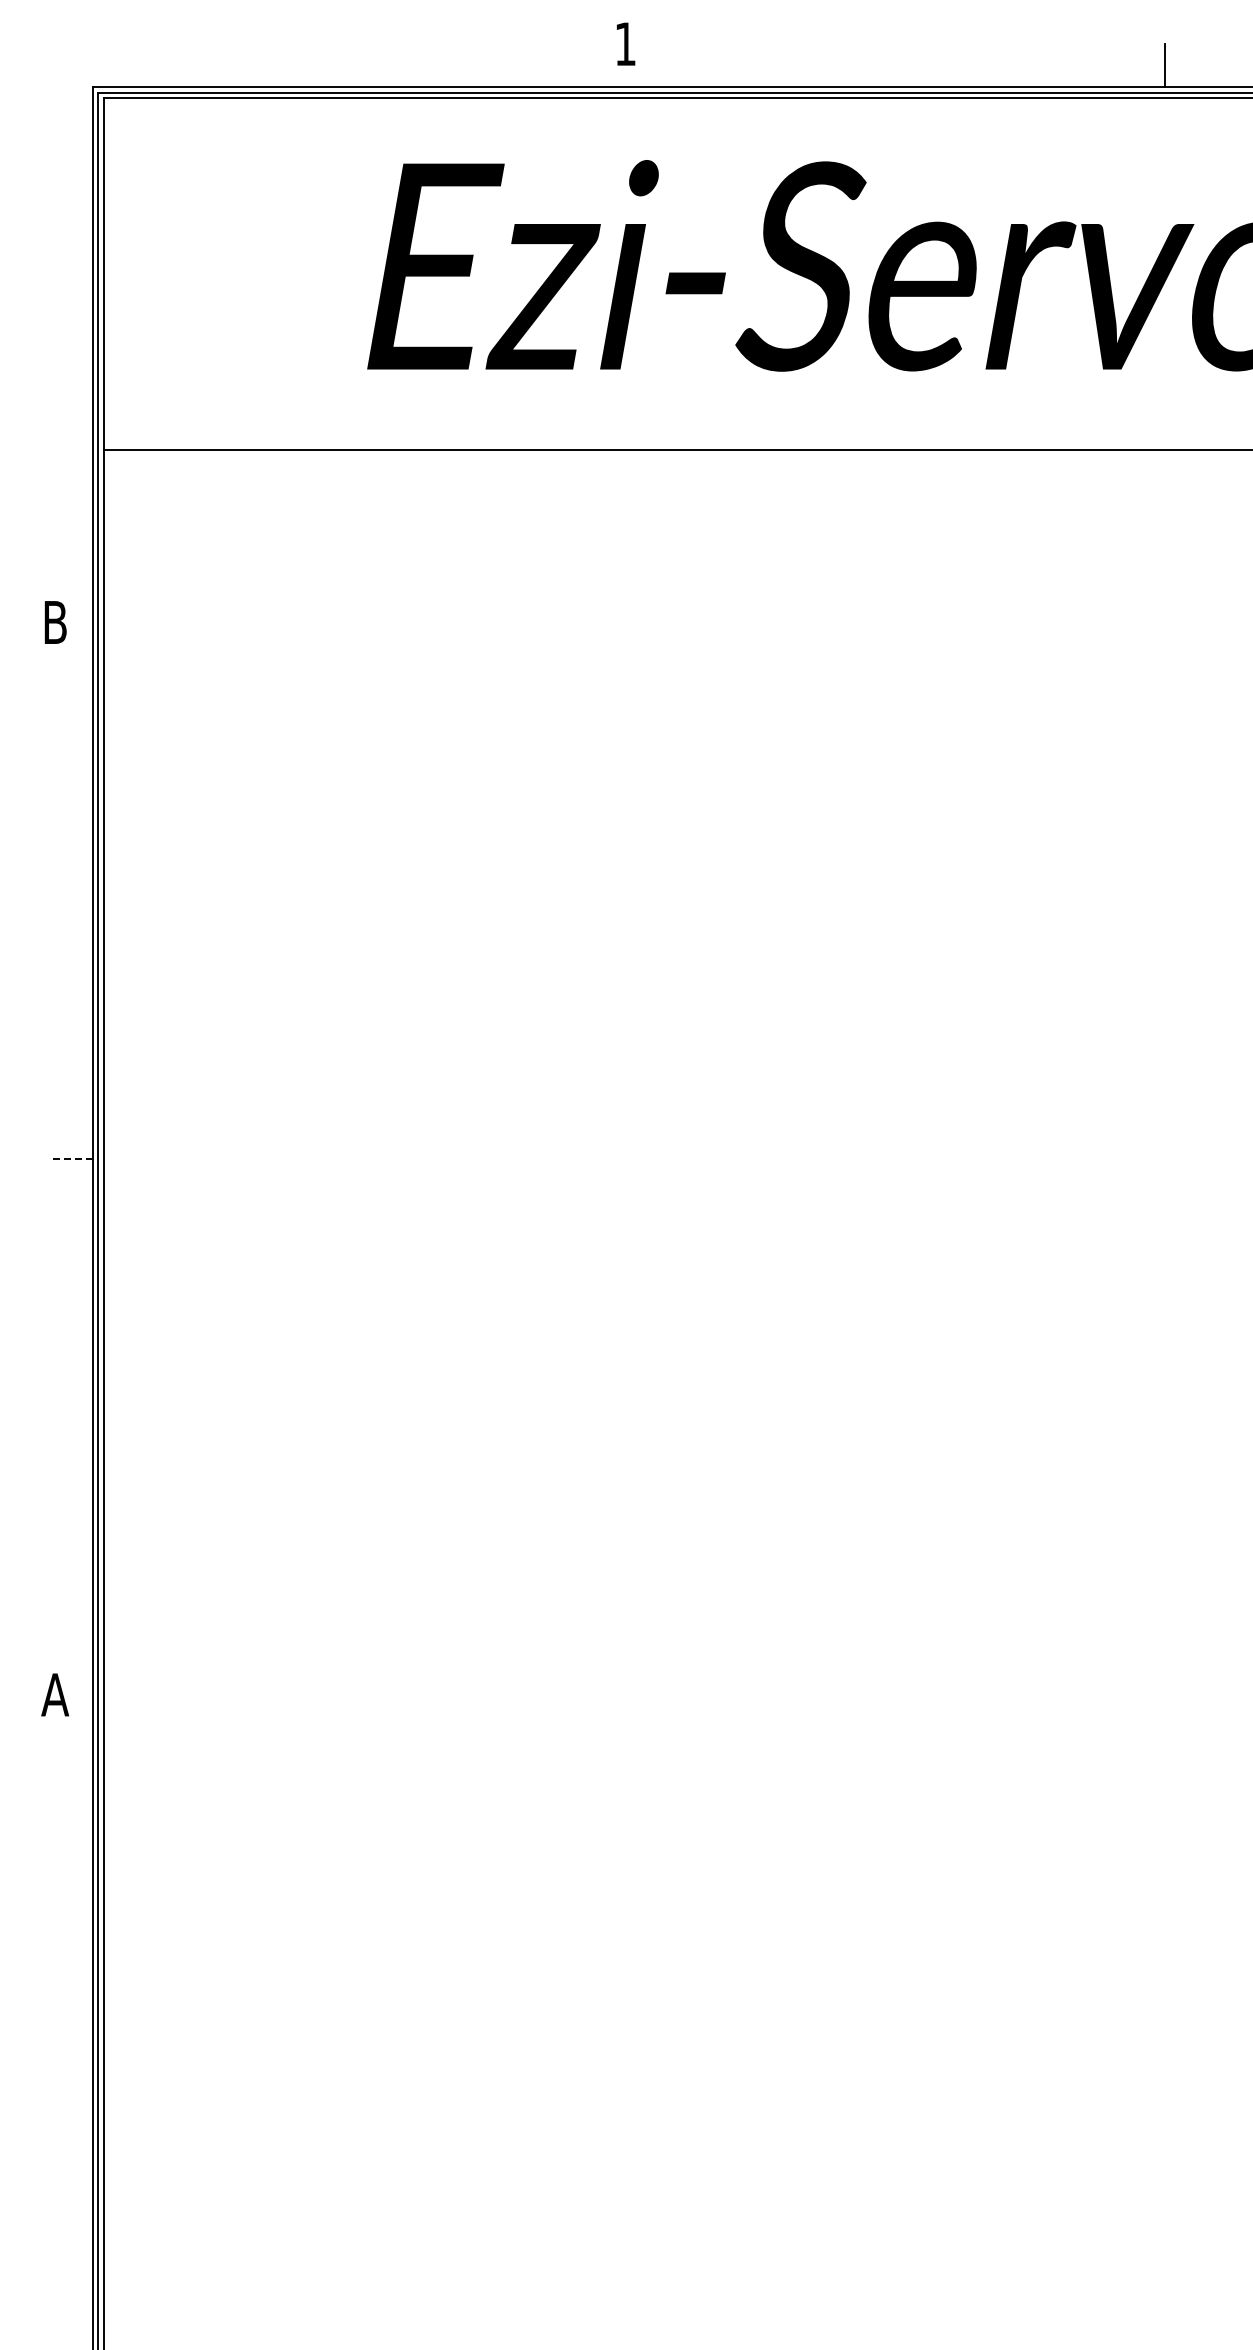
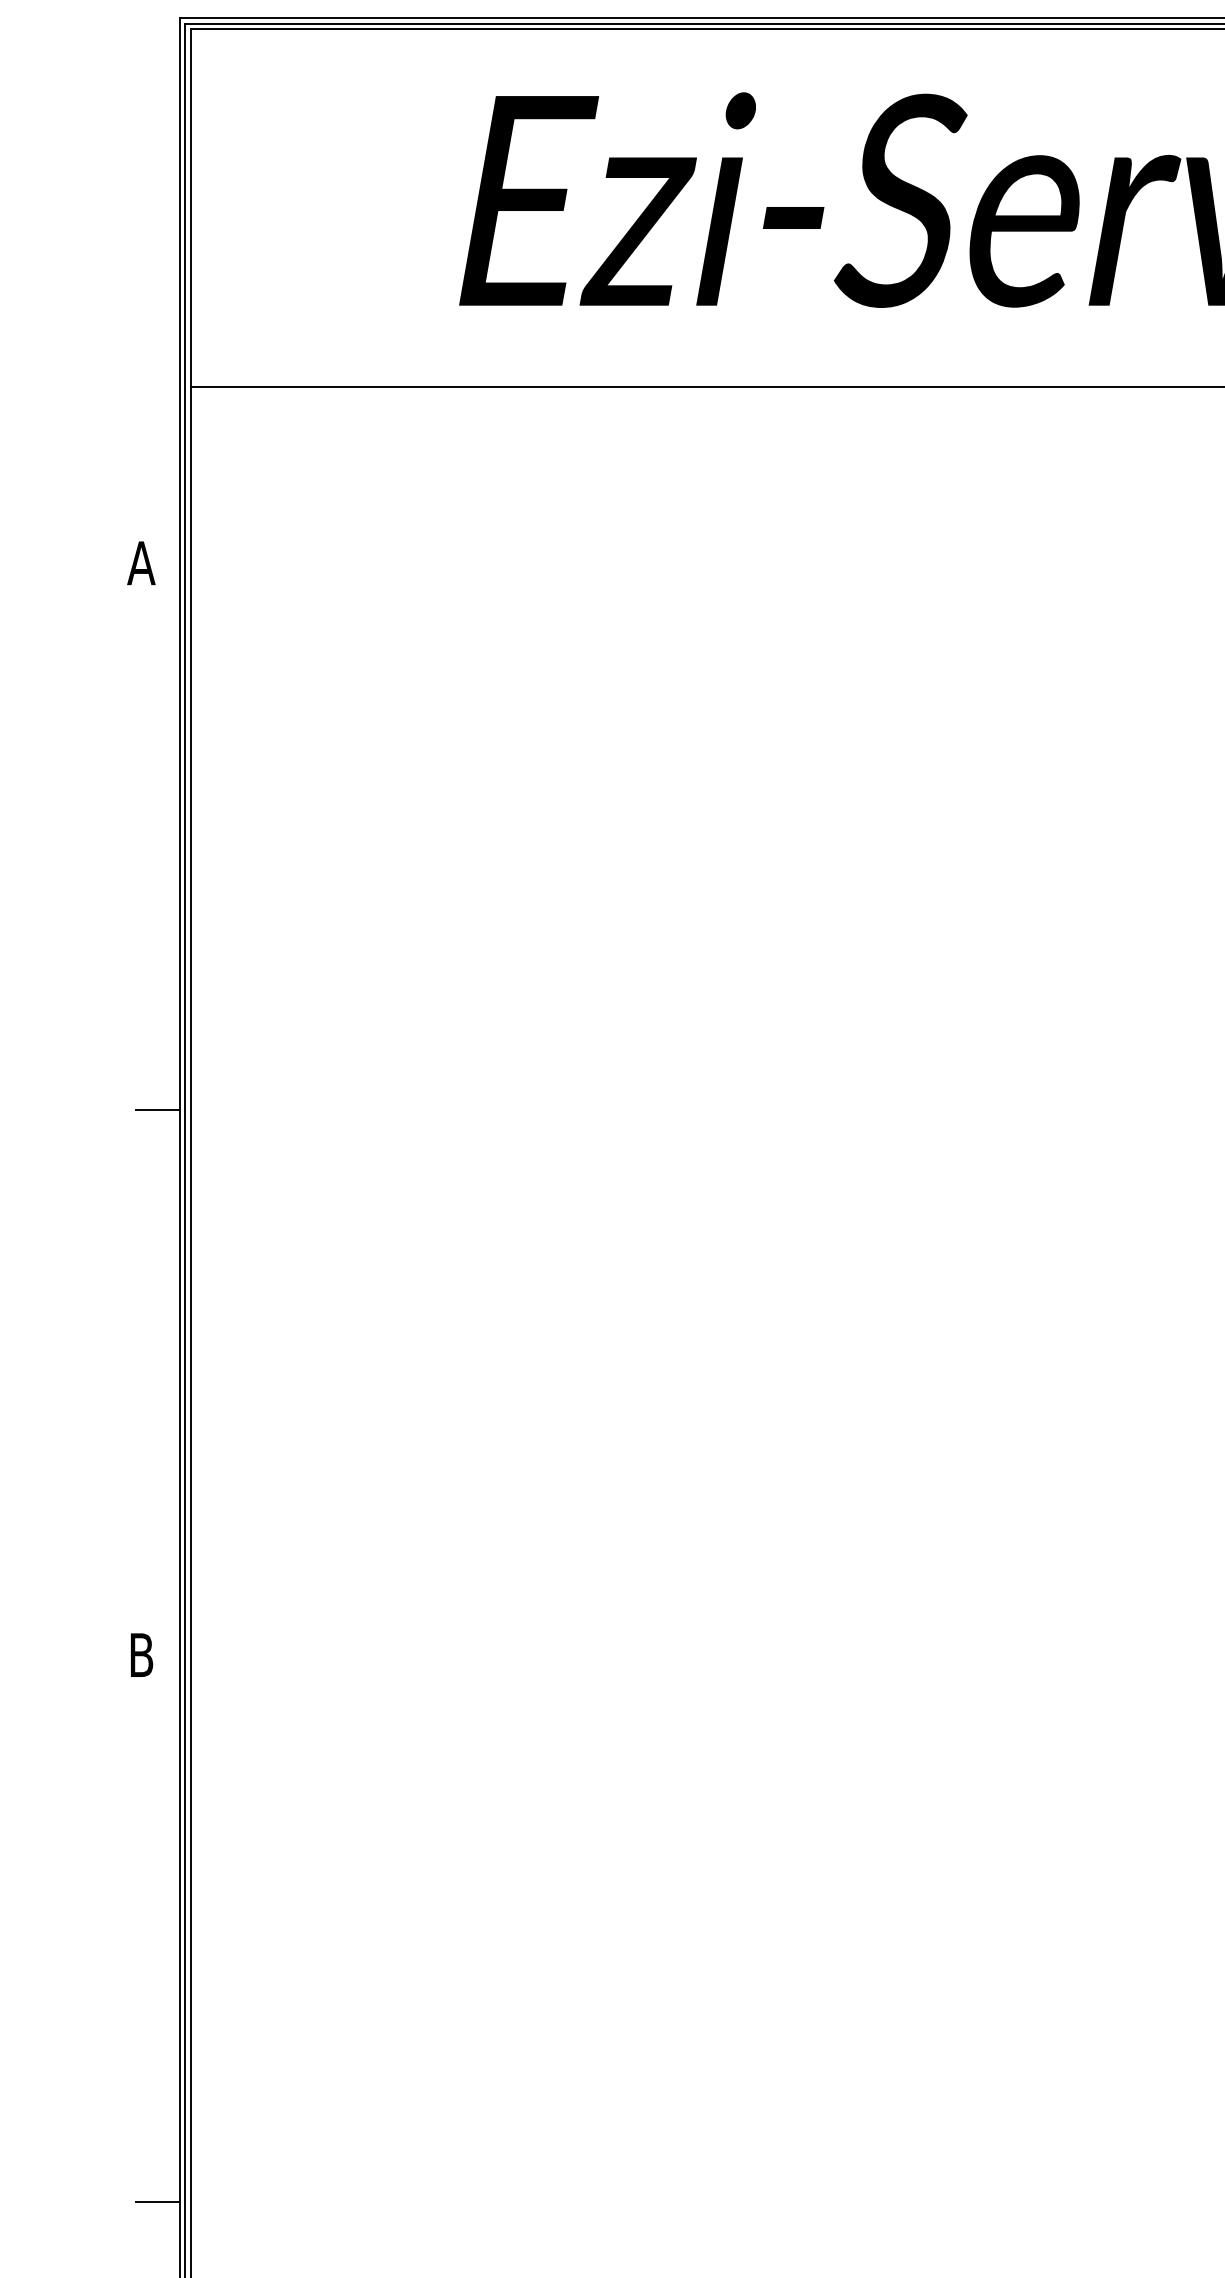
text: (55, 622) -> (141, 563), B -> A
line: (71, 1159) -> (158, 1110), dashed -> solid
text: (55, 1694) -> (141, 1654), A -> B
line: (71, 2231) -> (158, 2201), added

